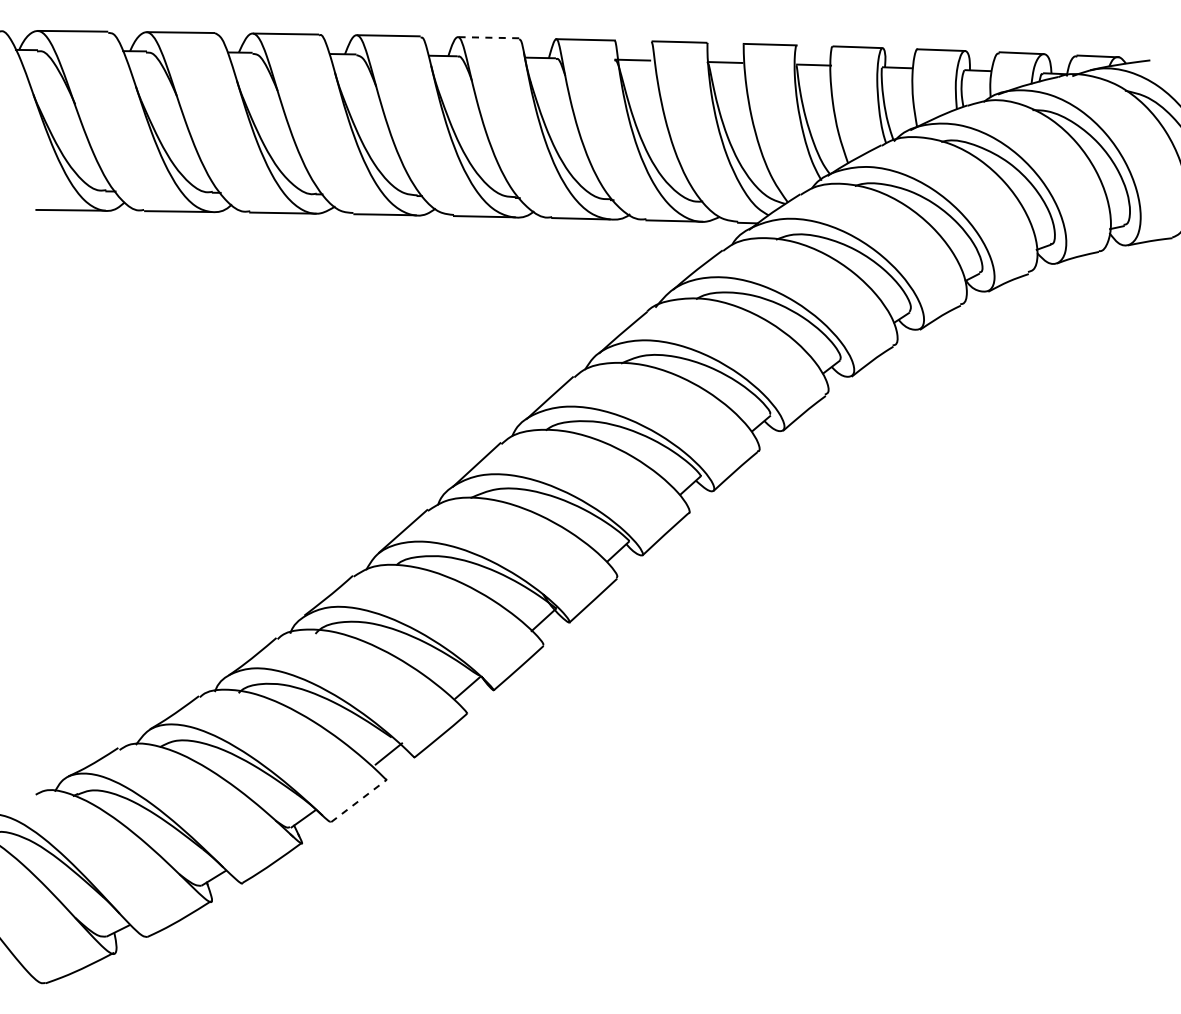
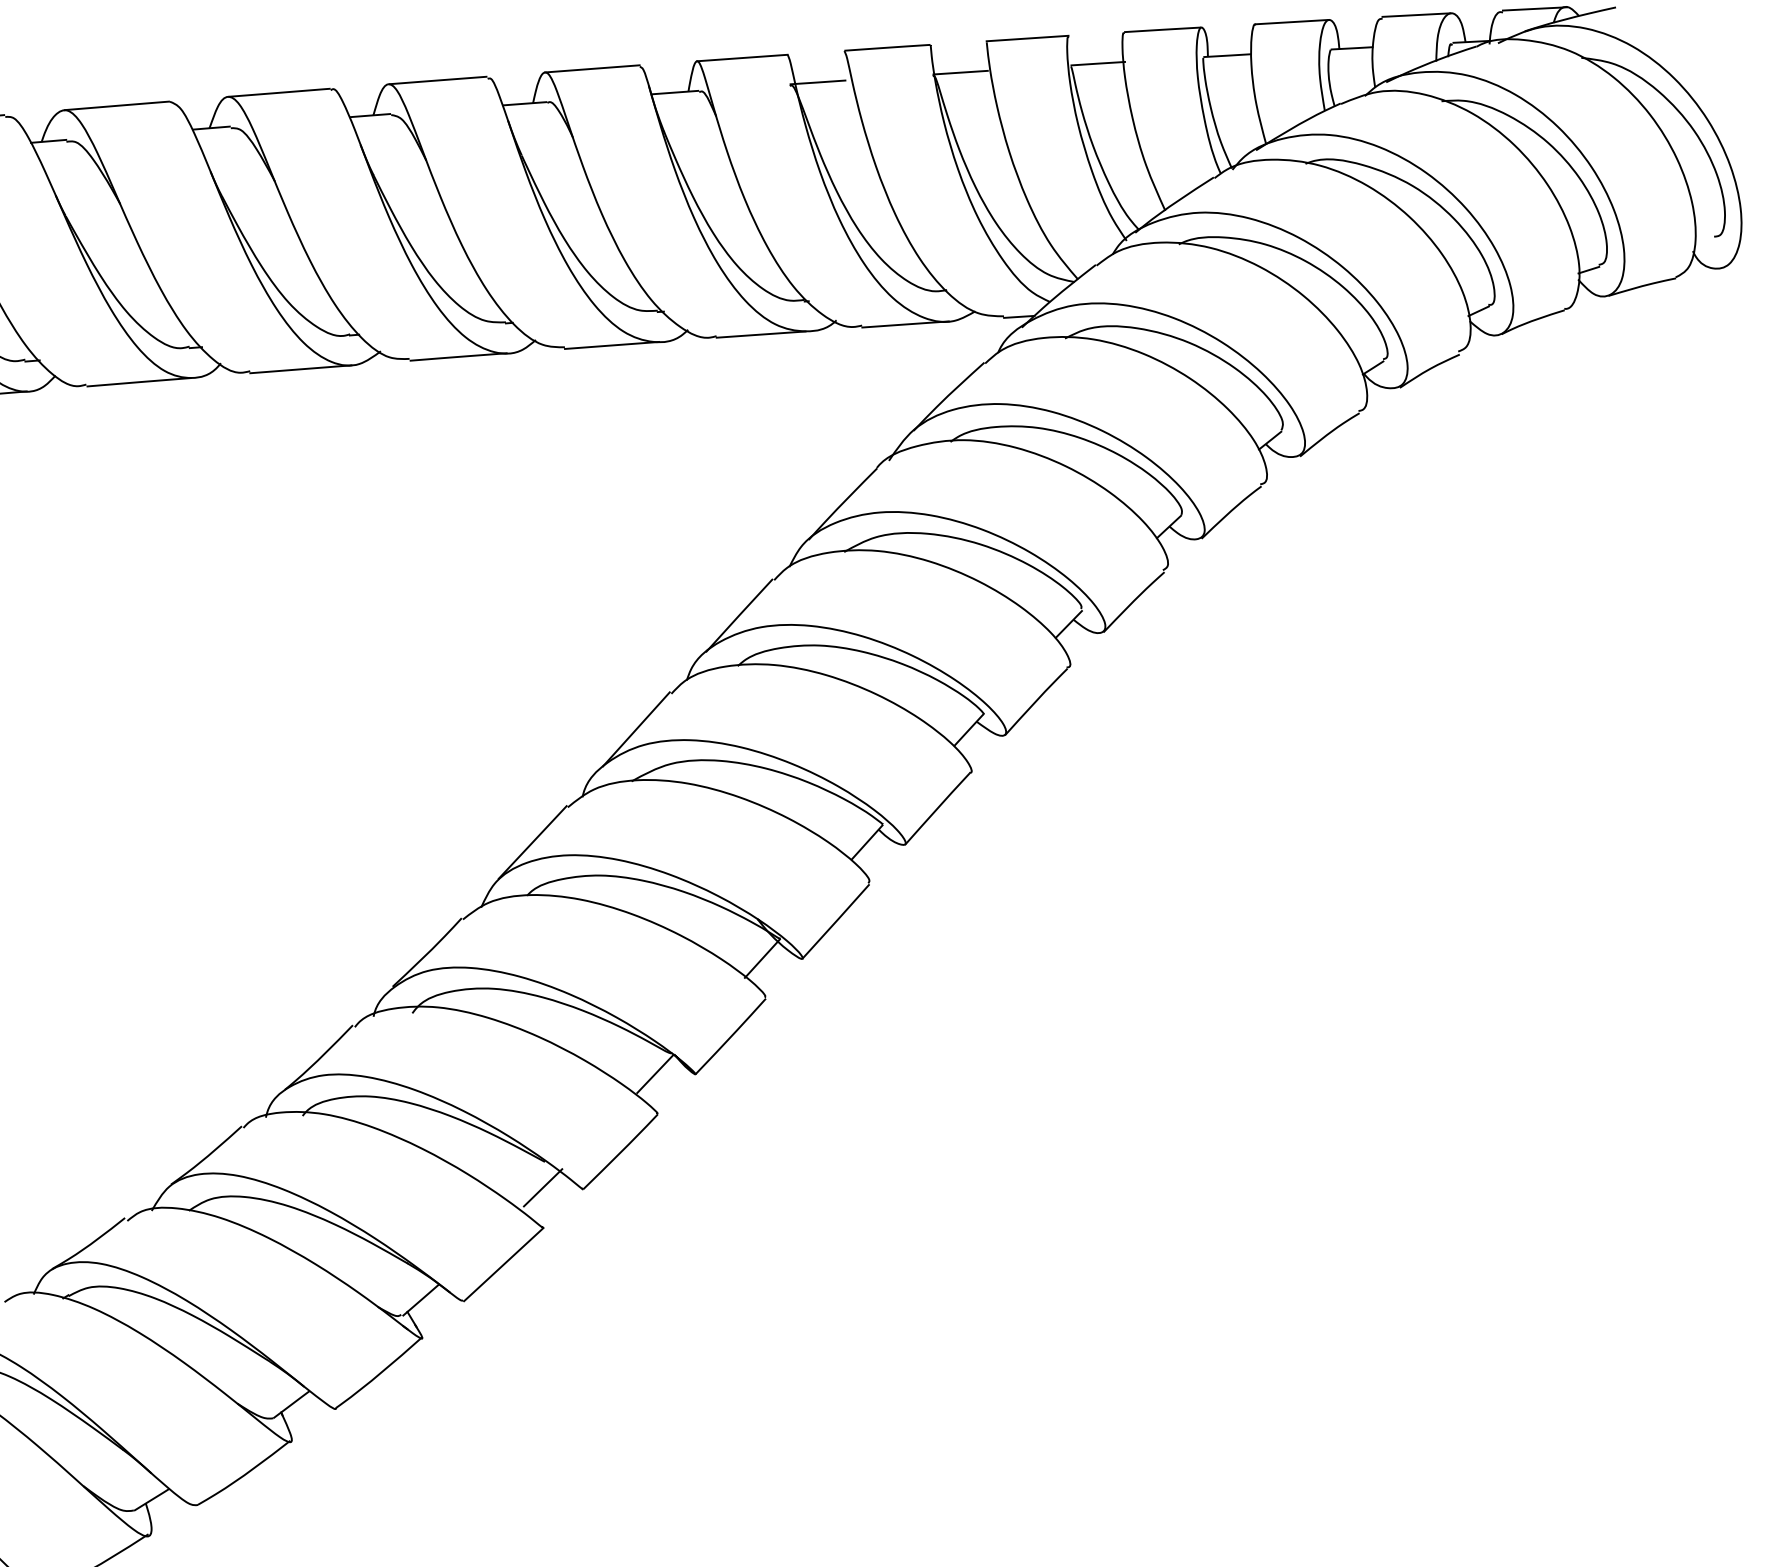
line: (488, 37) -> (592, 68), dashed -> solid
line: (358, 800) -> (503, 1263), dashed -> solid

